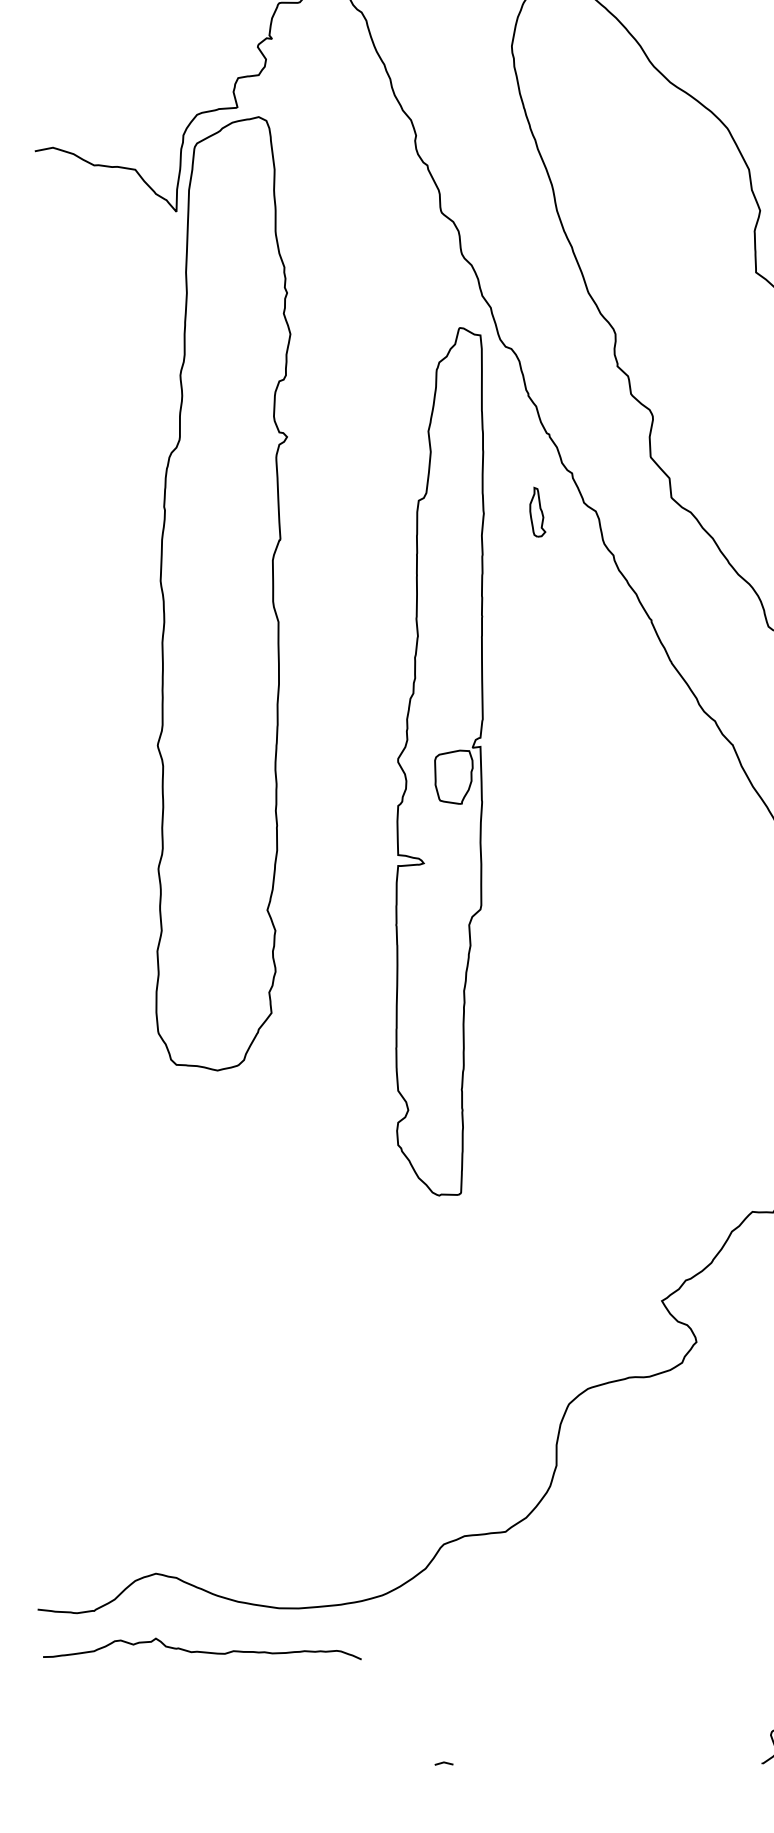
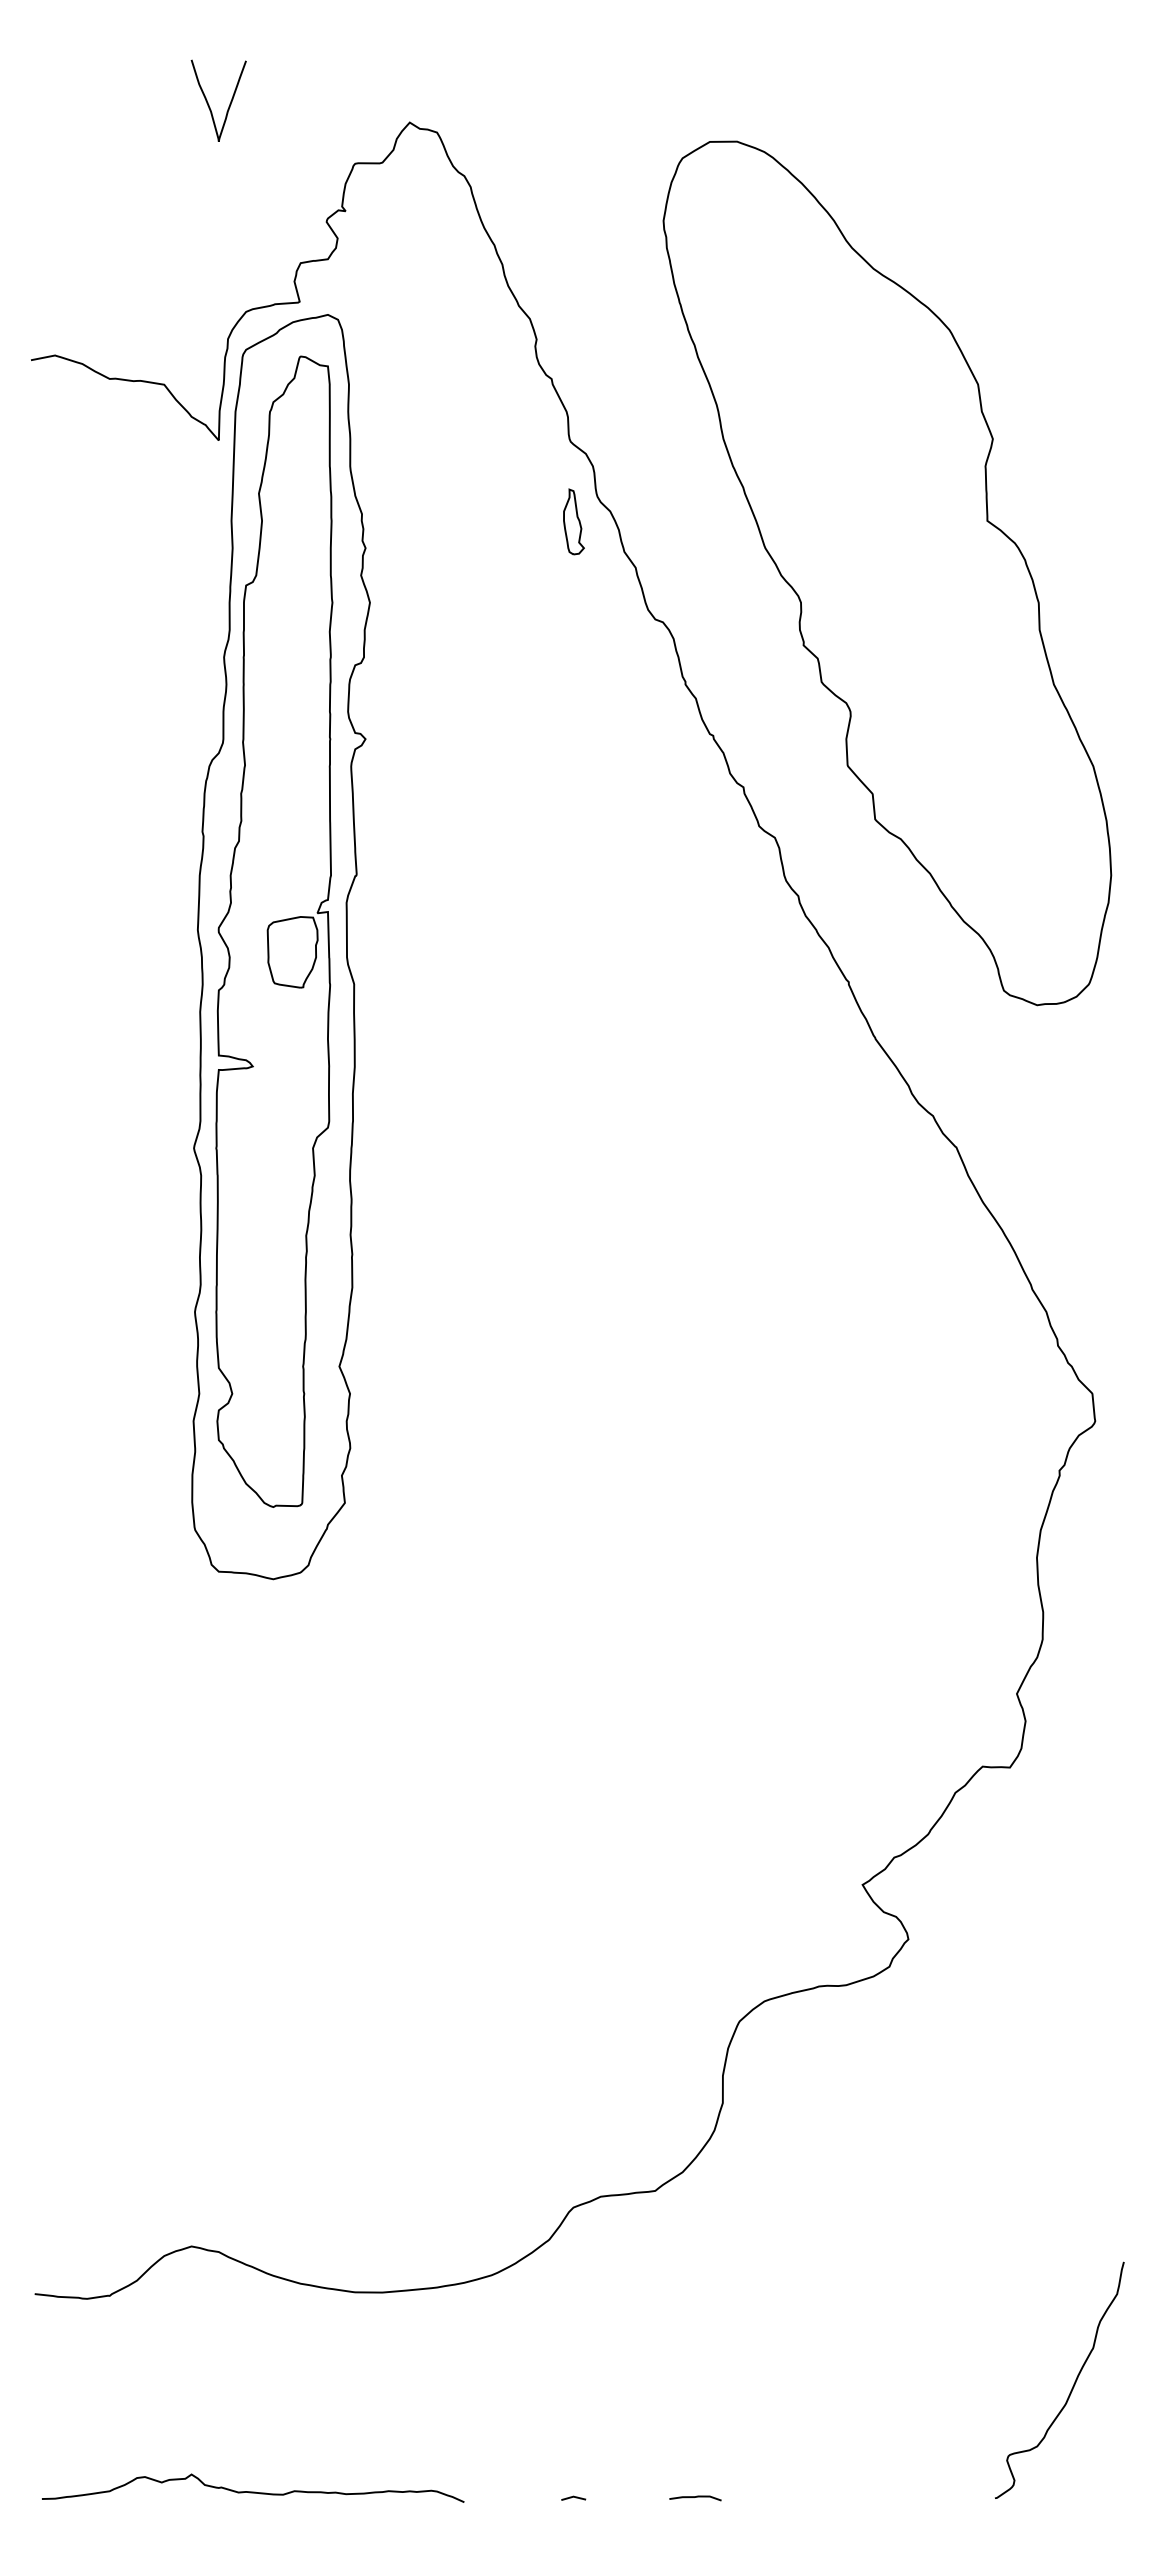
part: (537, 511) -> (573, 521), moved
part: (440, 761) -> (274, 931), moved
curve: (202, 1651) -> (253, 2491), moved
curve: (535, 1763) -> (695, 2497), added

